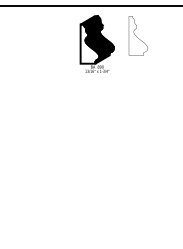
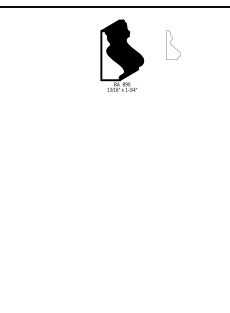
part: (138, 35) -> (173, 44), size x0.6

